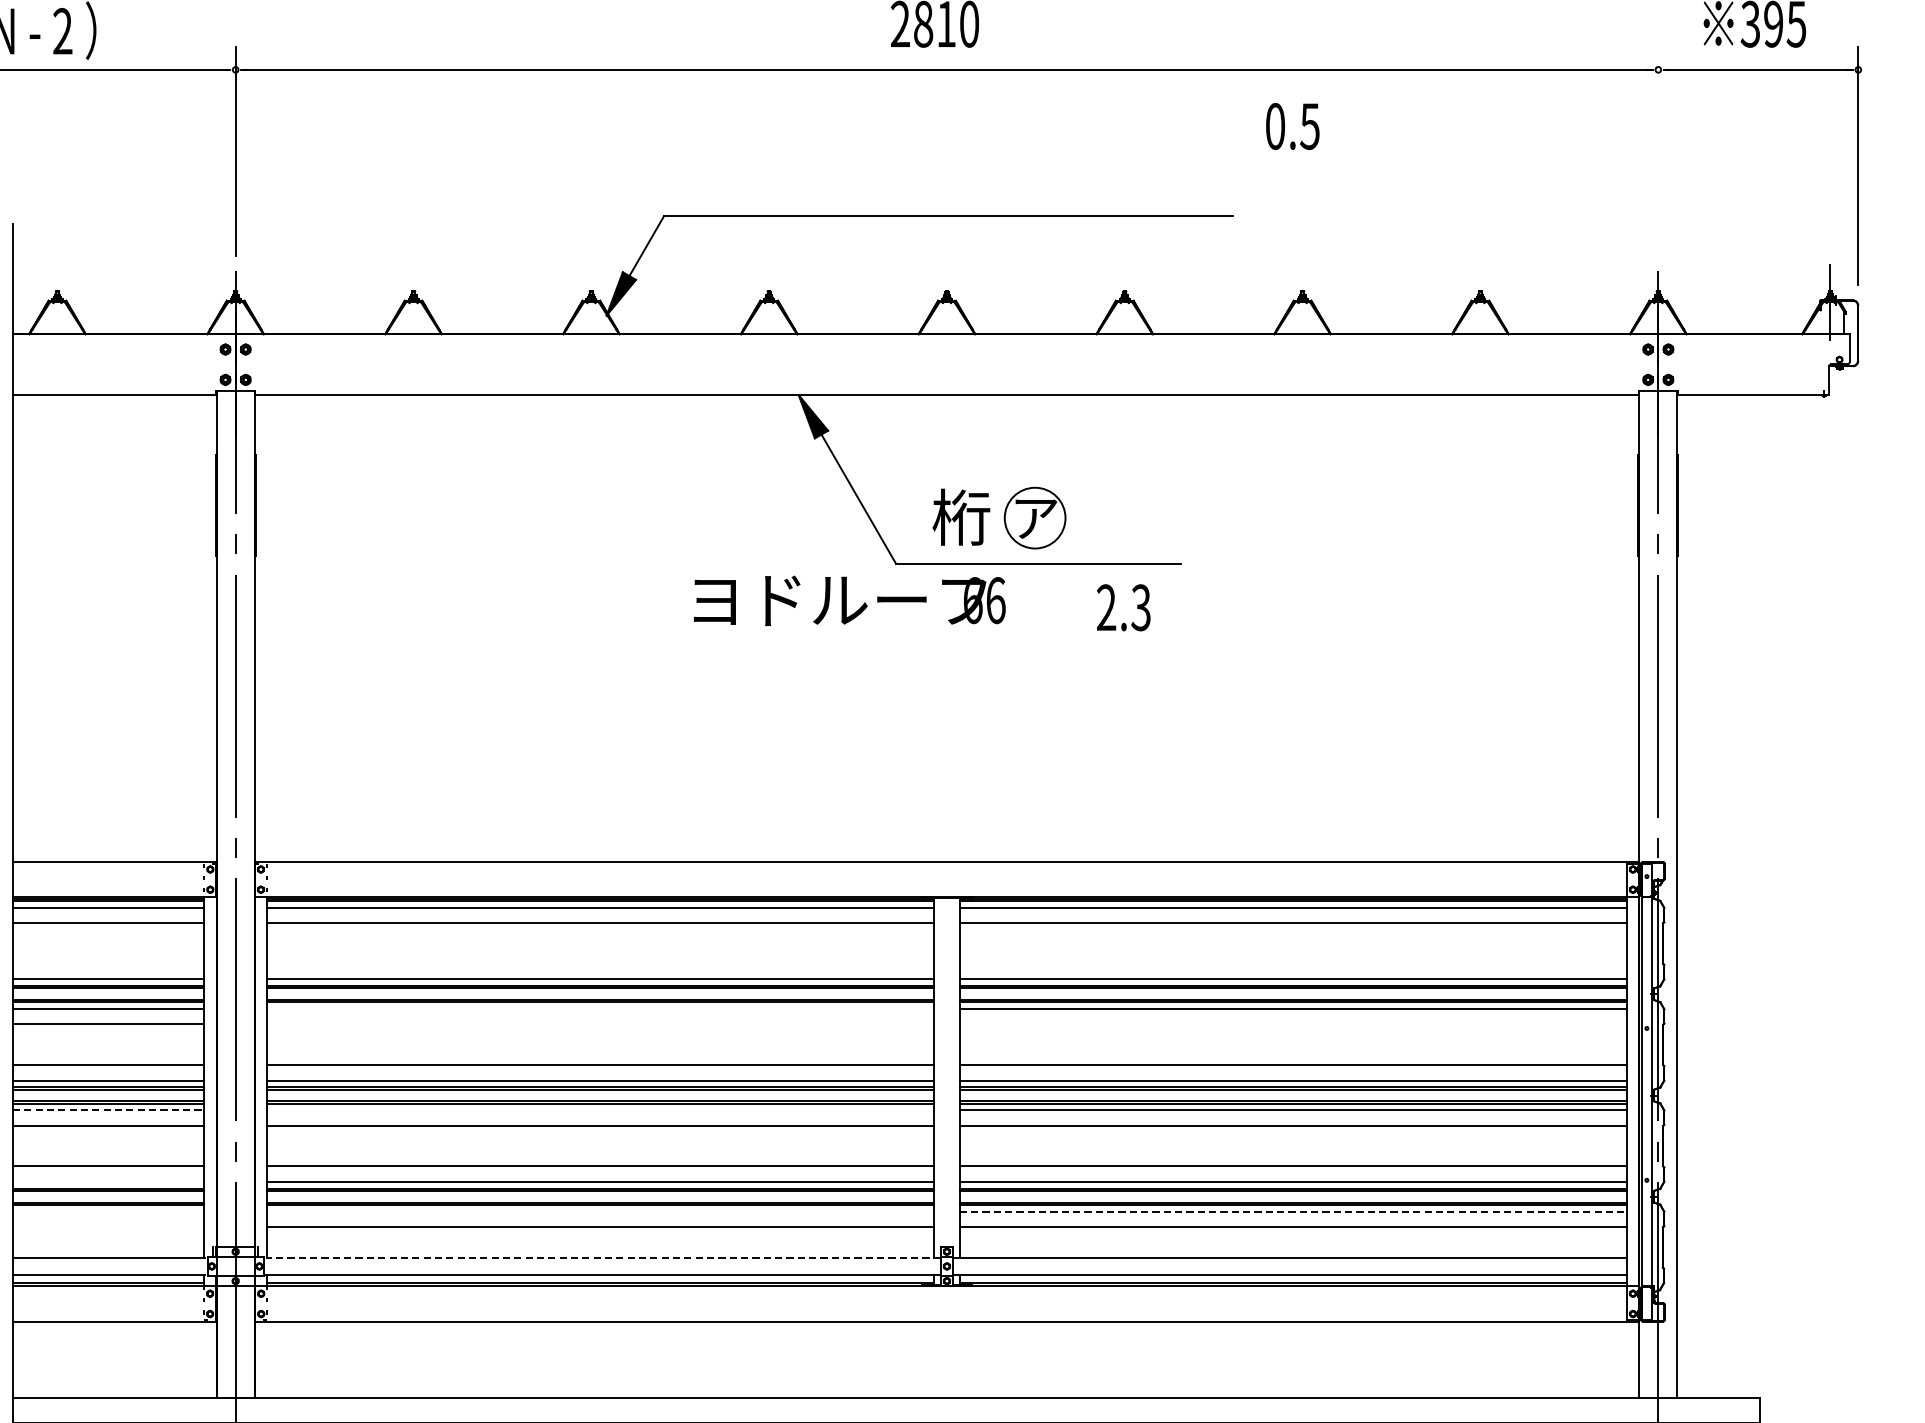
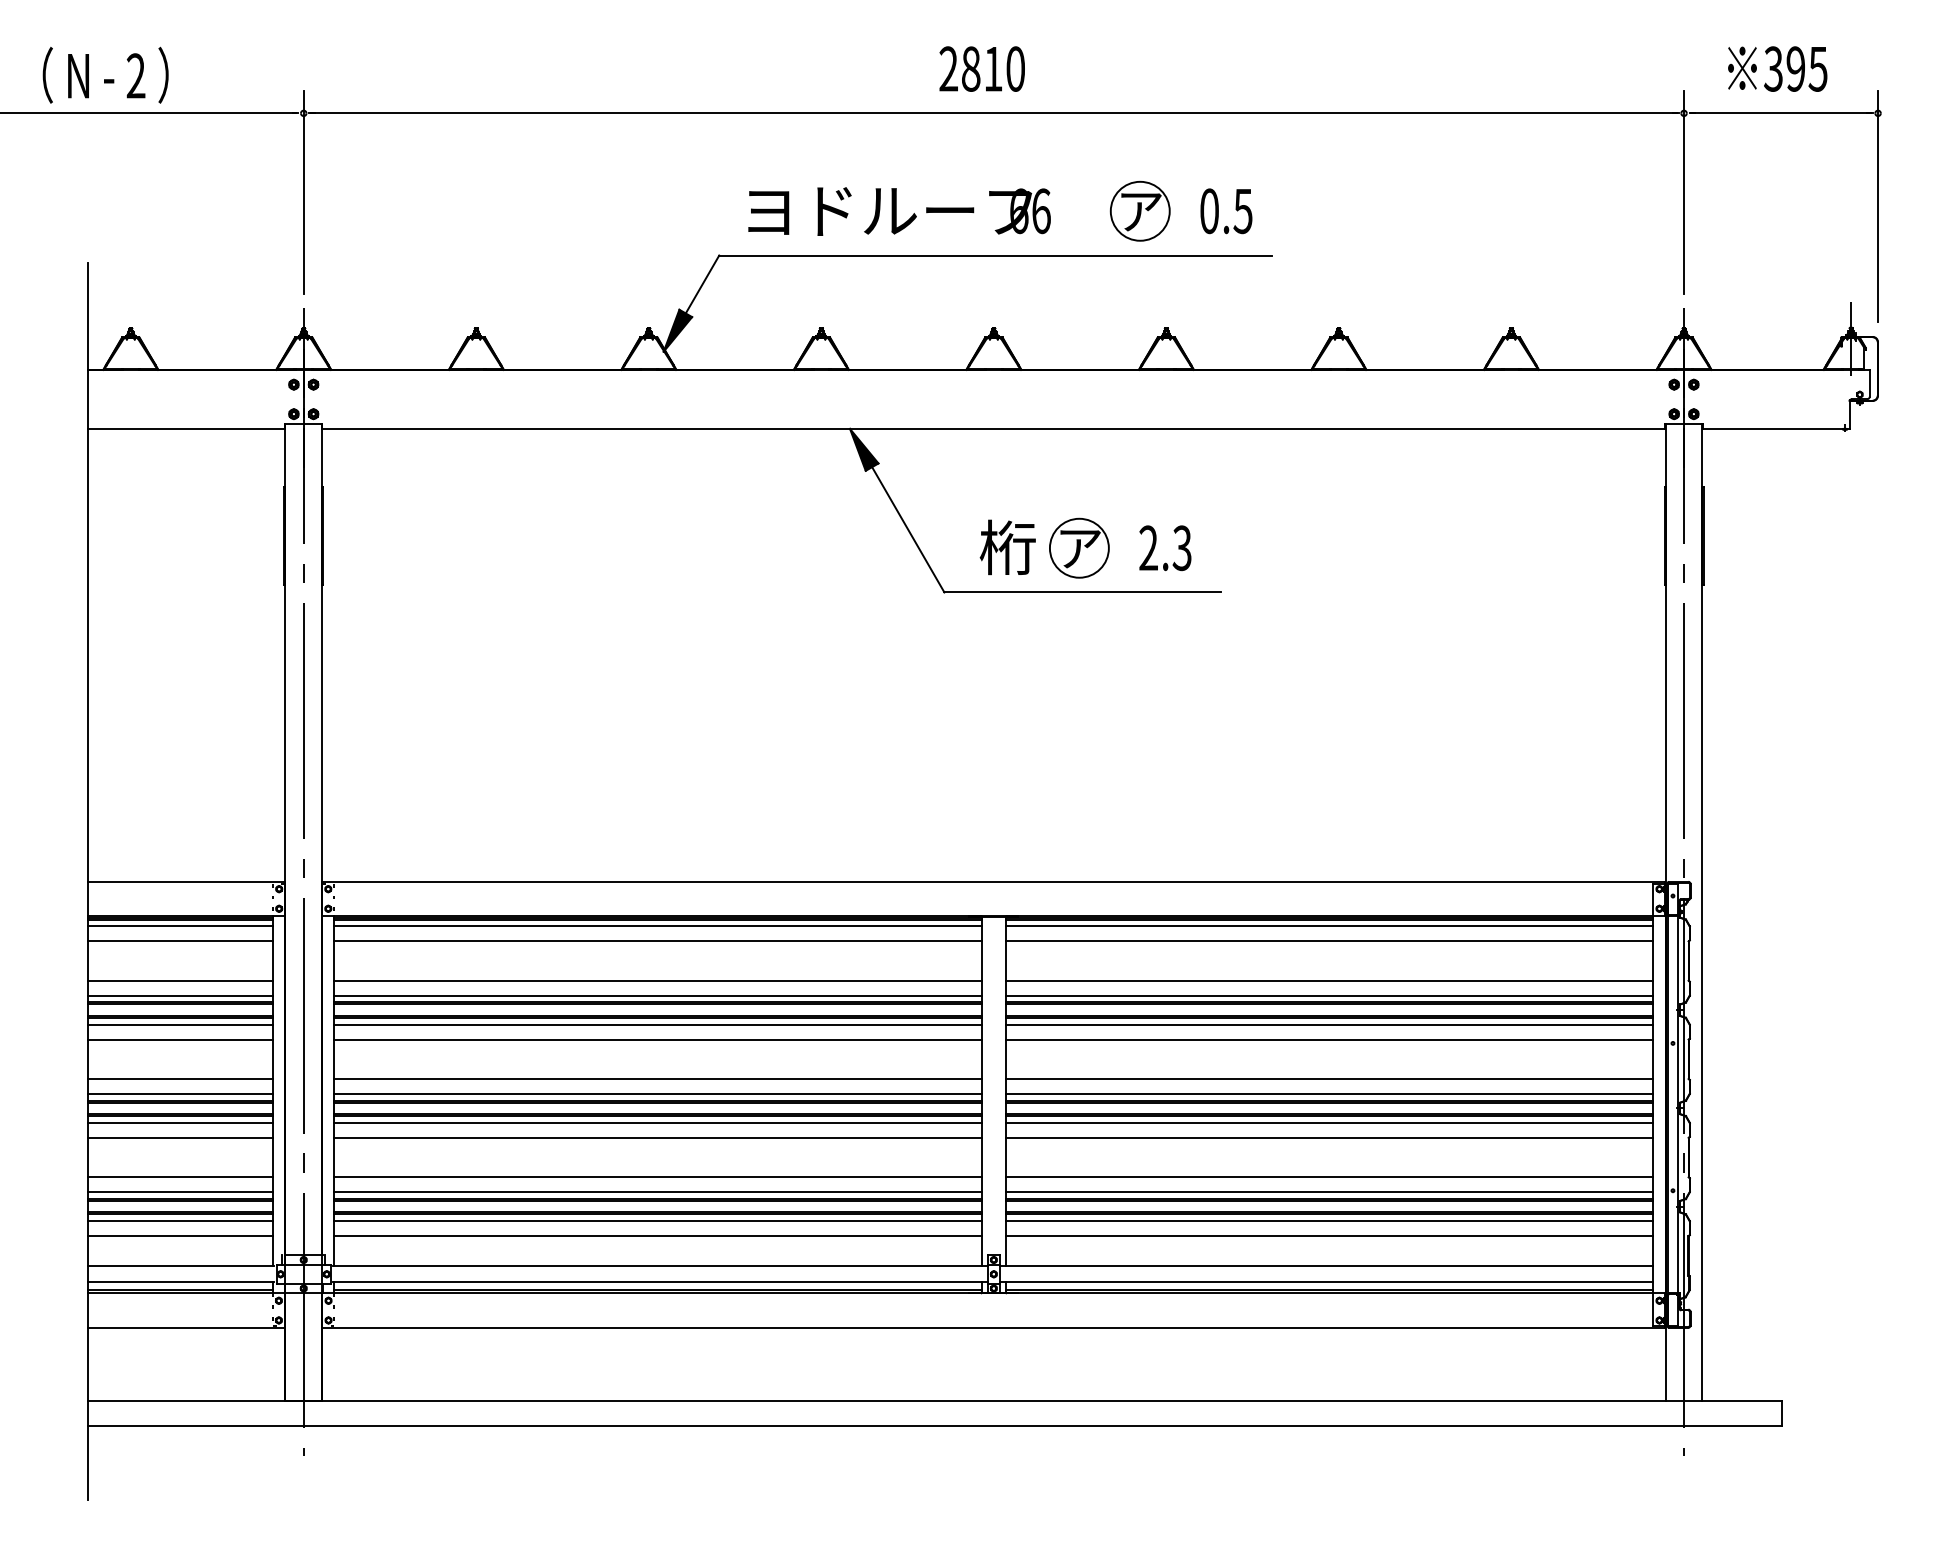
text: (1292, 126) -> (1226, 211), moved
line: (1658, 151) -> (1684, 192), added
part: (1097, 170) -> (1139, 210), added
text: (849, 600) -> (899, 211), moved
text: (1123, 608) -> (1165, 548), moved
line: (108, 963) -> (180, 980), added
line: (600, 963) -> (657, 980), added
line: (1292, 963) -> (1329, 980), added
line: (600, 1008) -> (657, 1024), added
line: (600, 1024) -> (657, 1039), added
line: (1292, 1024) -> (1329, 1039), added
line: (108, 1109) -> (180, 1122), dashed -> solid
line: (600, 1109) -> (657, 1122), added
line: (108, 1182) -> (180, 1192), added
line: (108, 1212) -> (180, 1221), added
line: (600, 1212) -> (657, 1221), added
line: (1292, 1212) -> (1329, 1221), dashed -> solid
line: (108, 1227) -> (180, 1236), added
line: (603, 1258) -> (660, 1266), dashed -> solid

